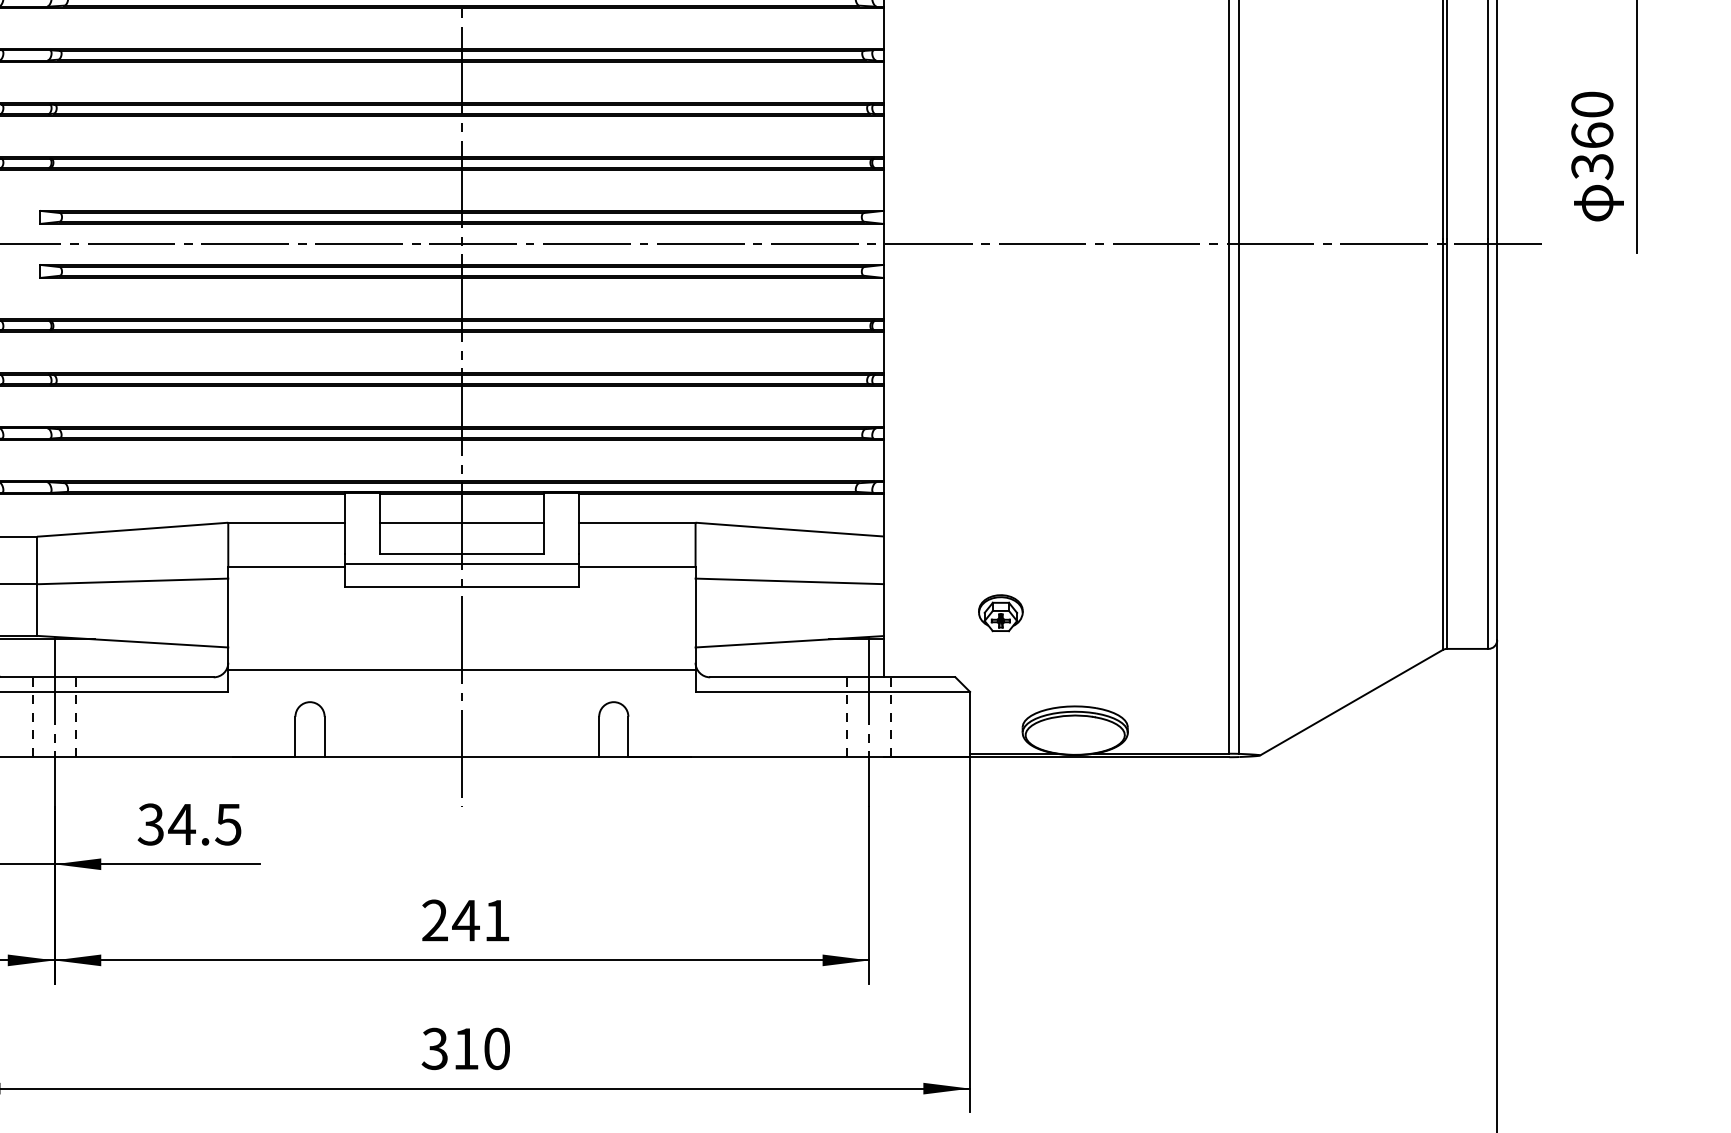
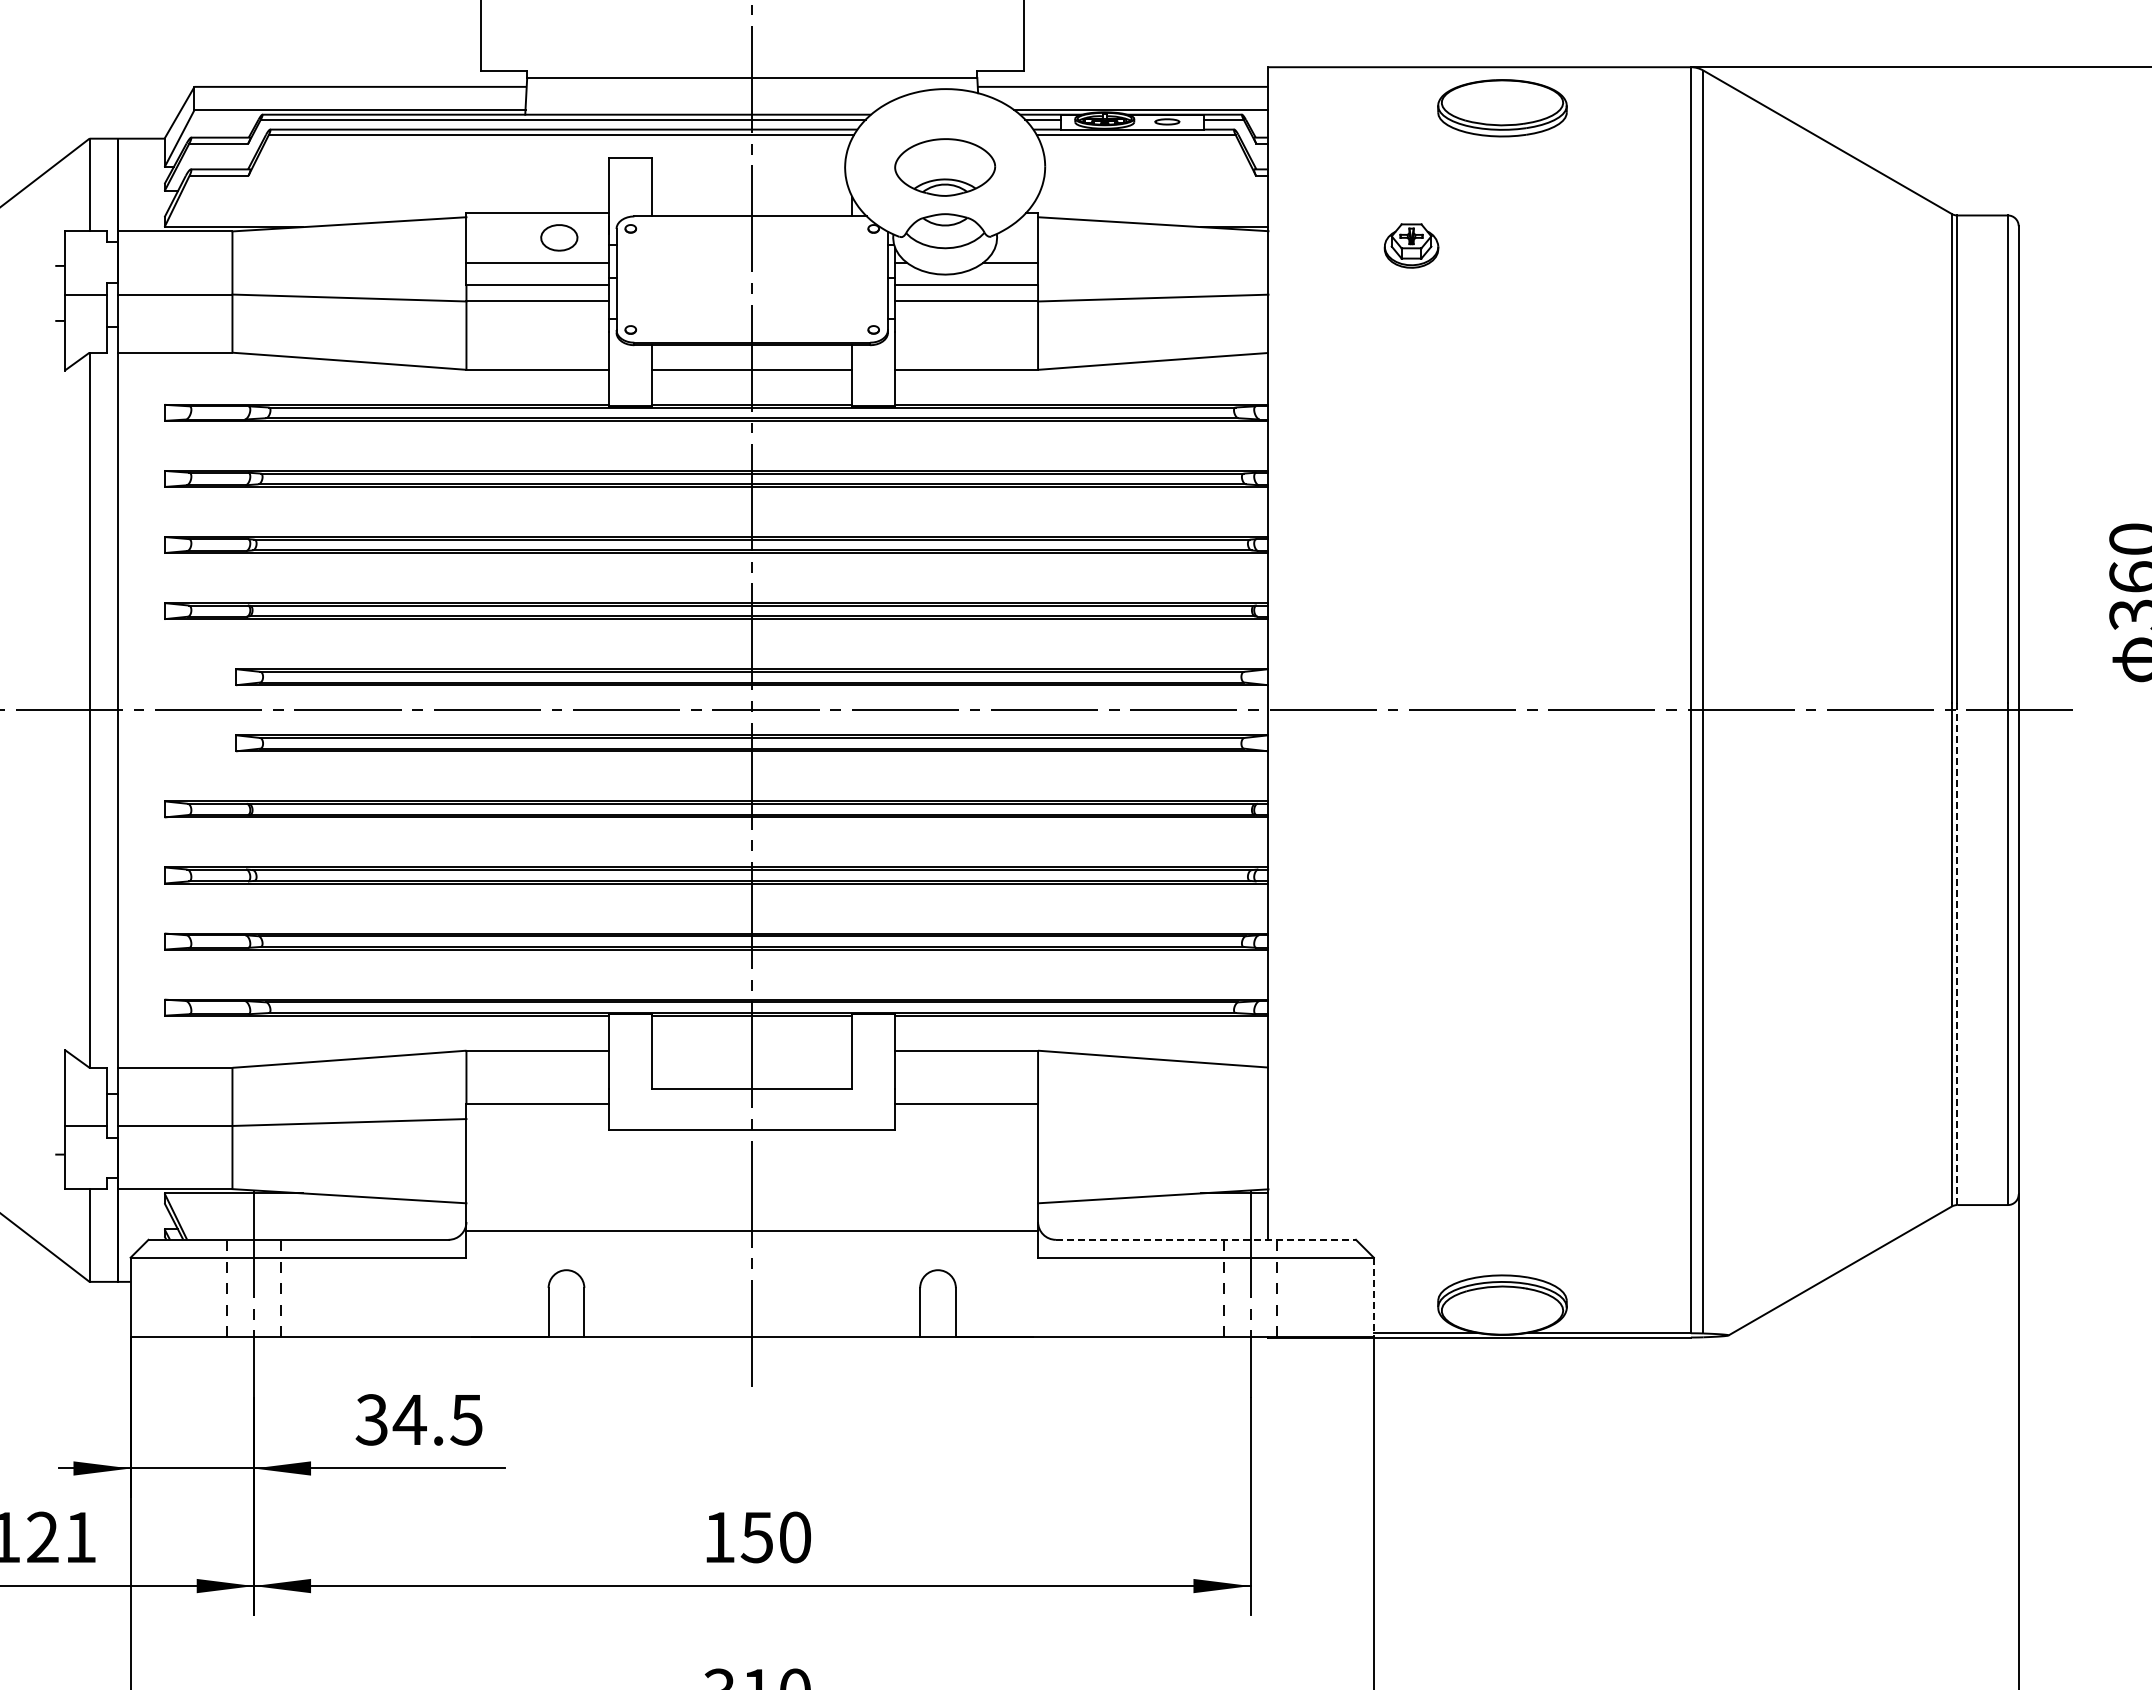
line: (1447, 444) -> (1957, 954), solid -> dashed
line: (462, 522) -> (752, 1050), removed
line: (462, 564) -> (752, 1101), removed
line: (789, 581) -> (1153, 1122), removed
part: (1000, 613) -> (1411, 1161), removed
line: (833, 677) -> (1206, 1239), solid -> dashed
line: (969, 724) -> (1373, 1297), solid -> dashed
text: (465, 920) -> (756, 1537), 241 -> 150

